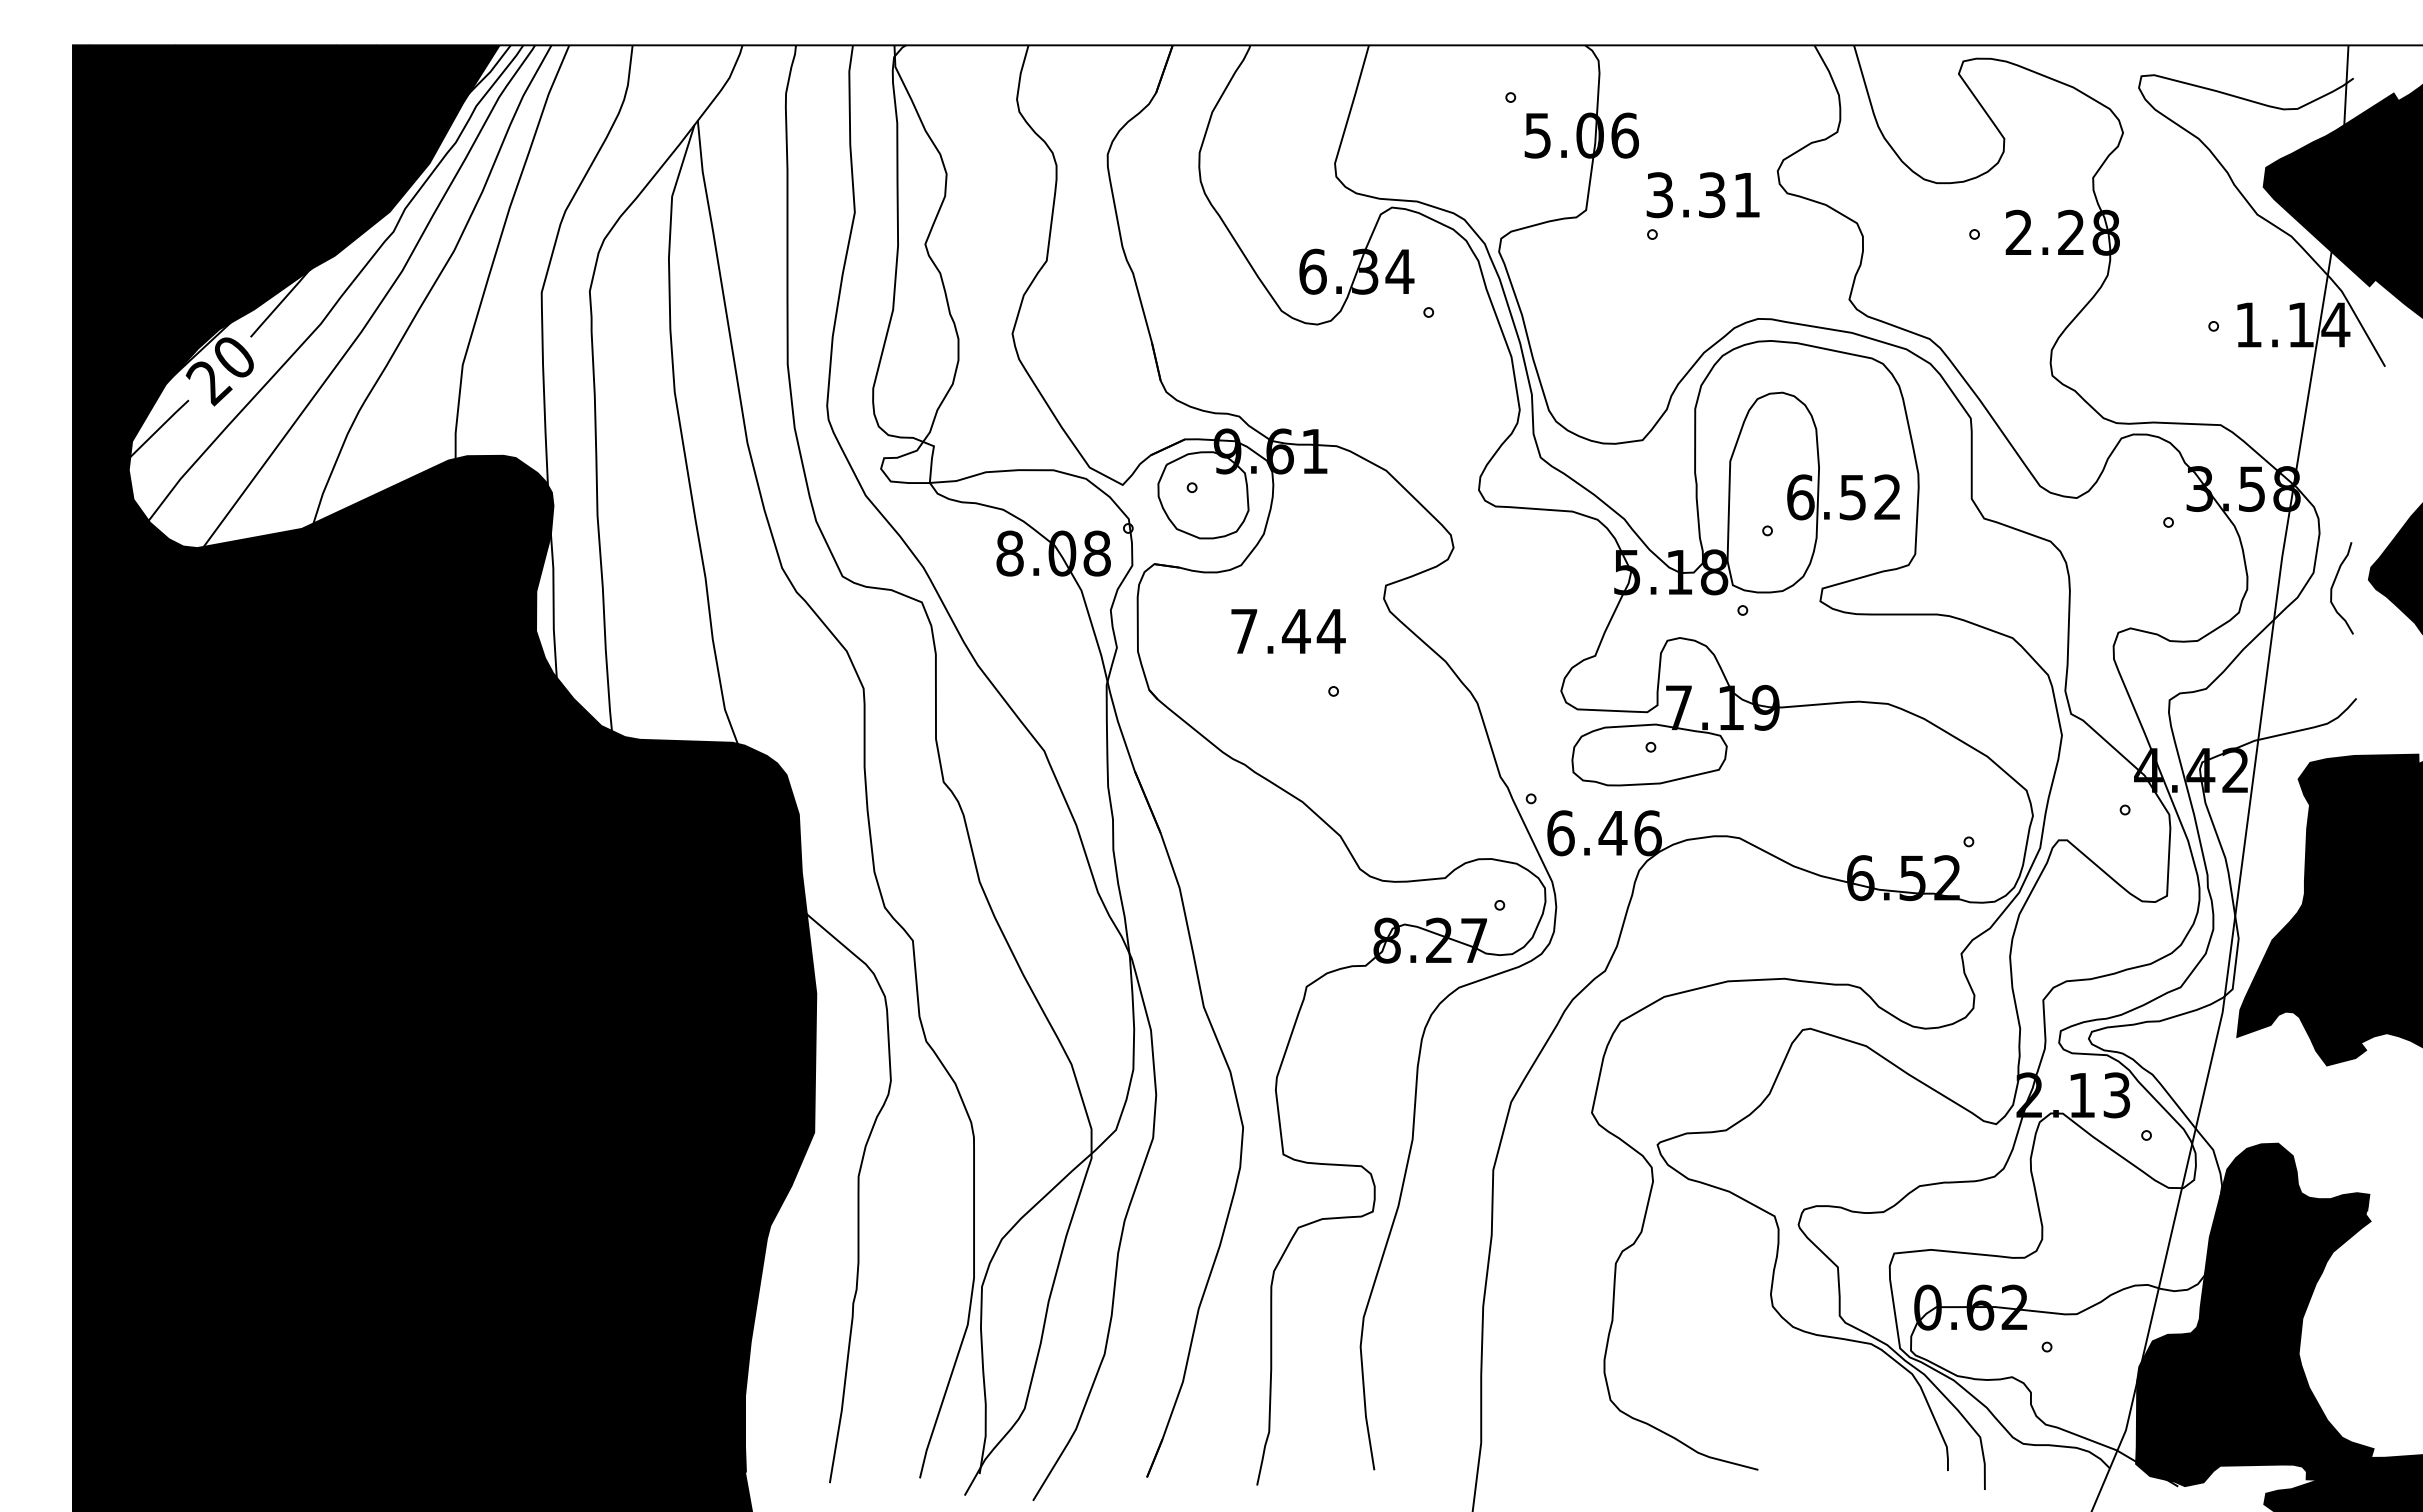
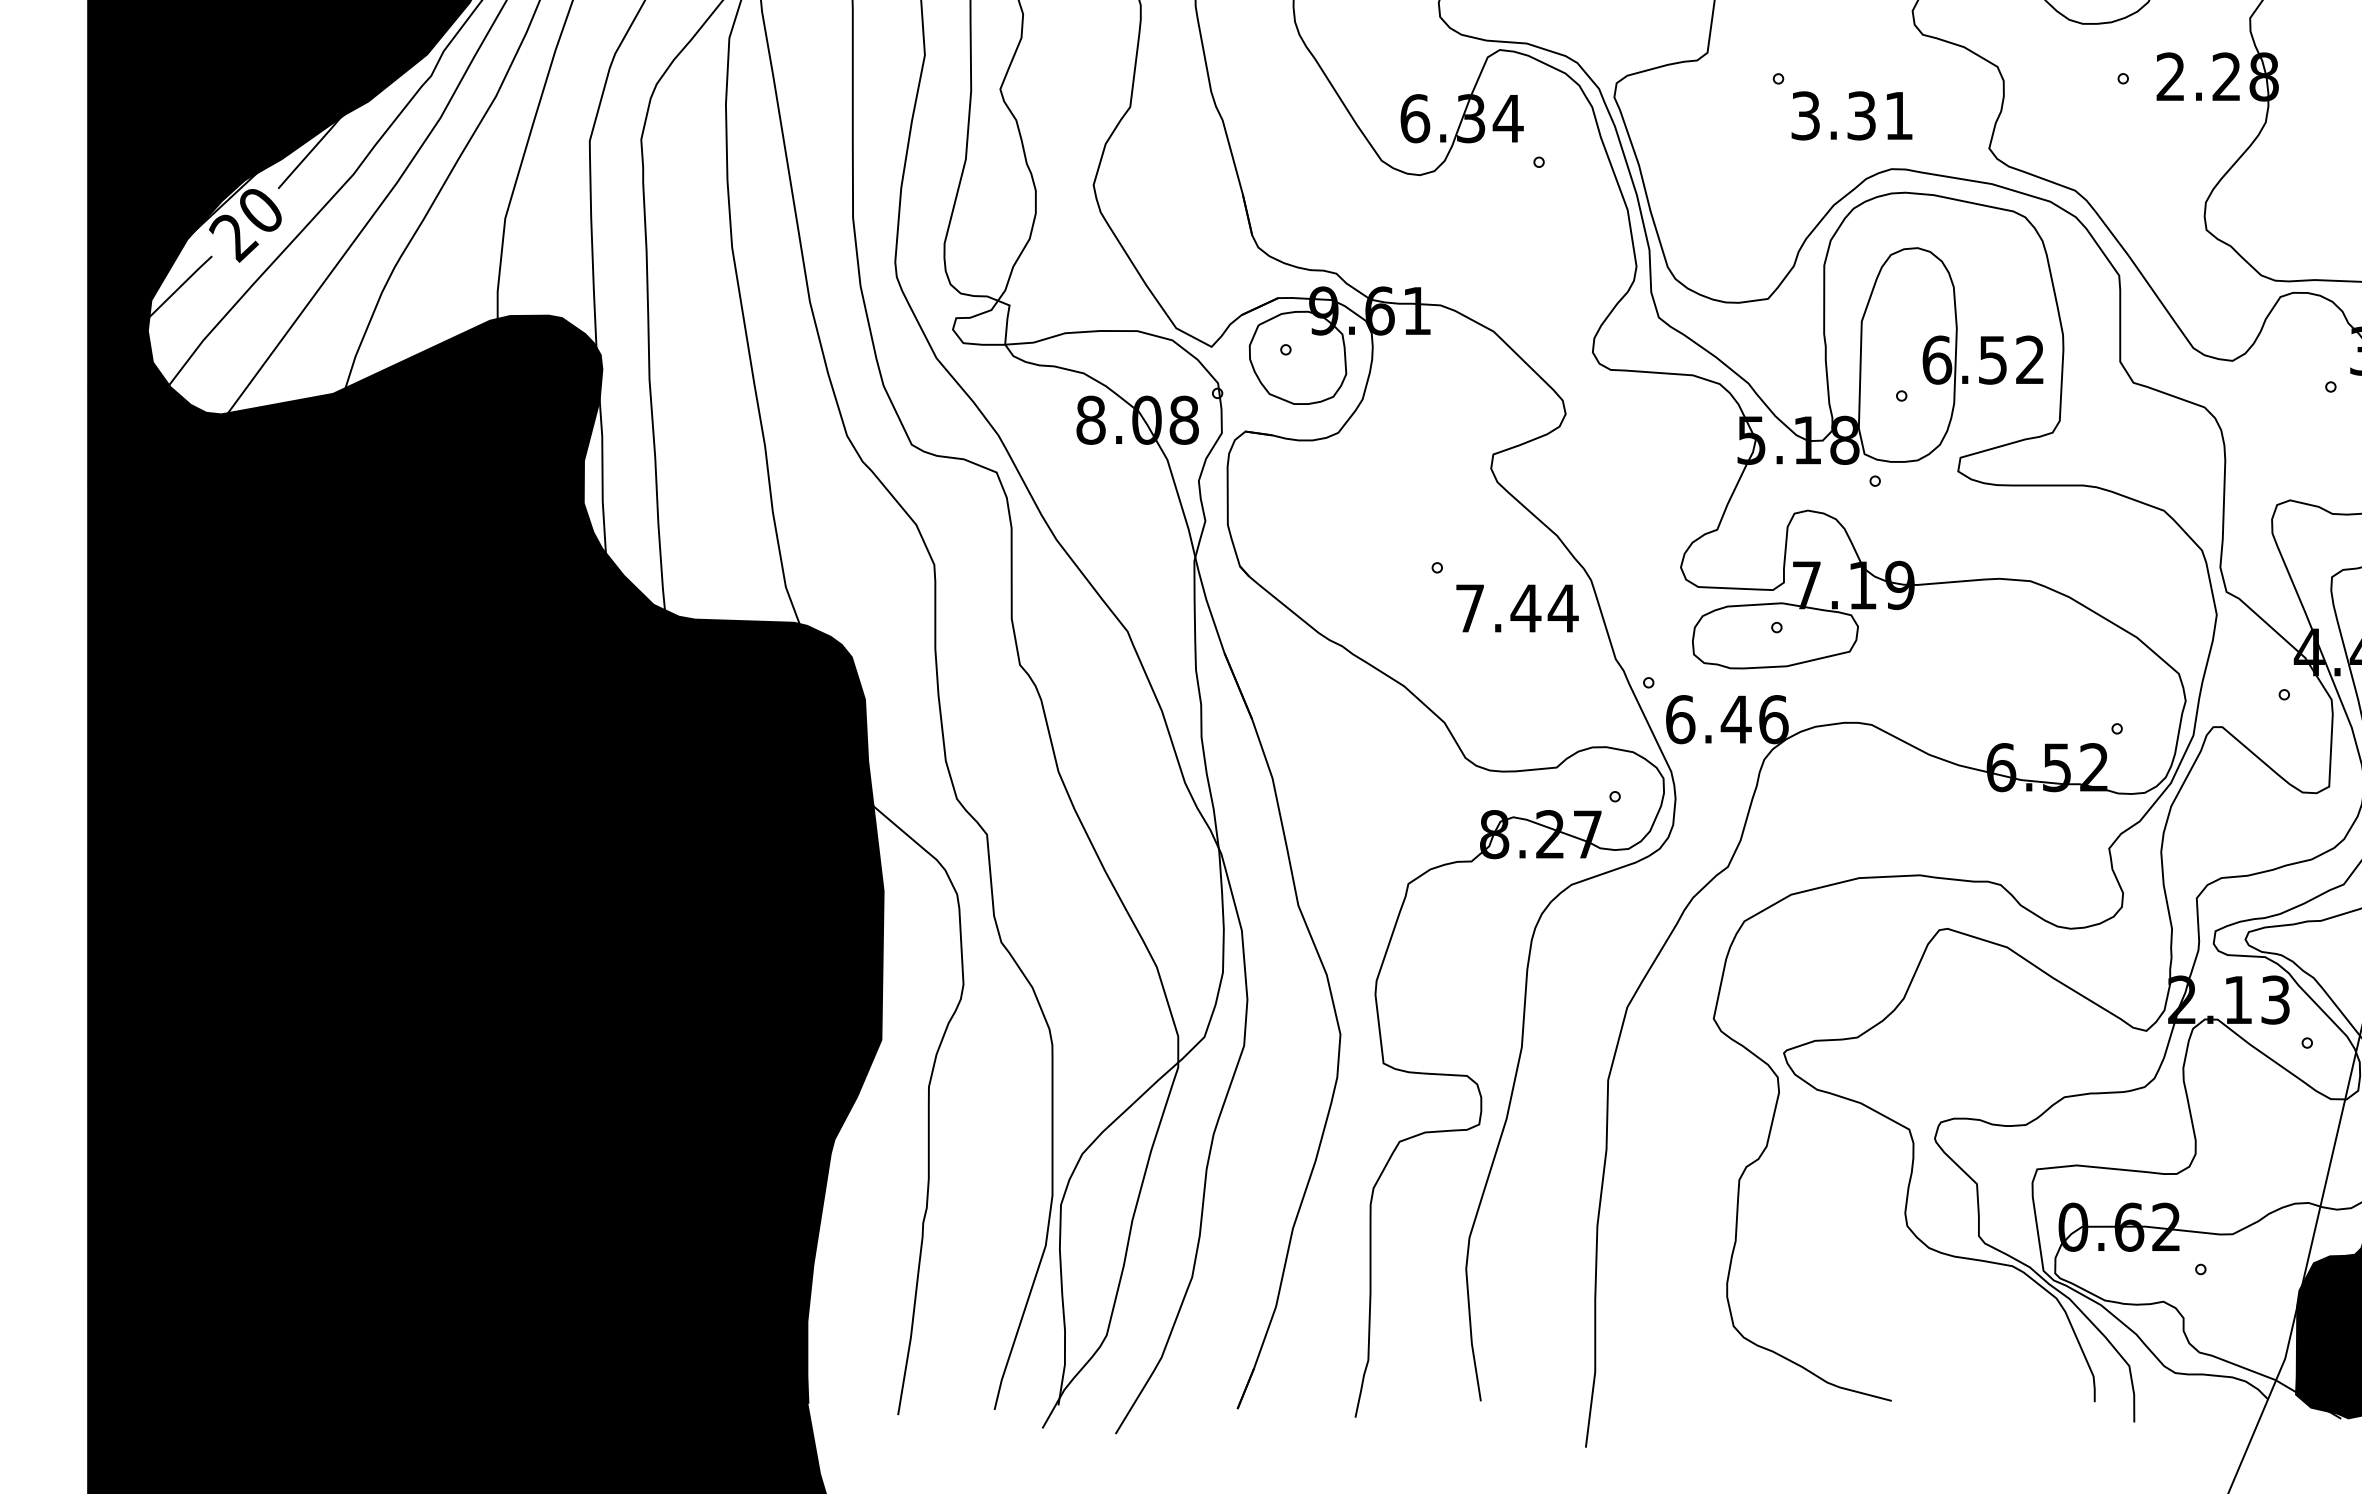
text: (1702, 195) -> (1851, 116), moved
text: (1288, 631) -> (1517, 608), moved

